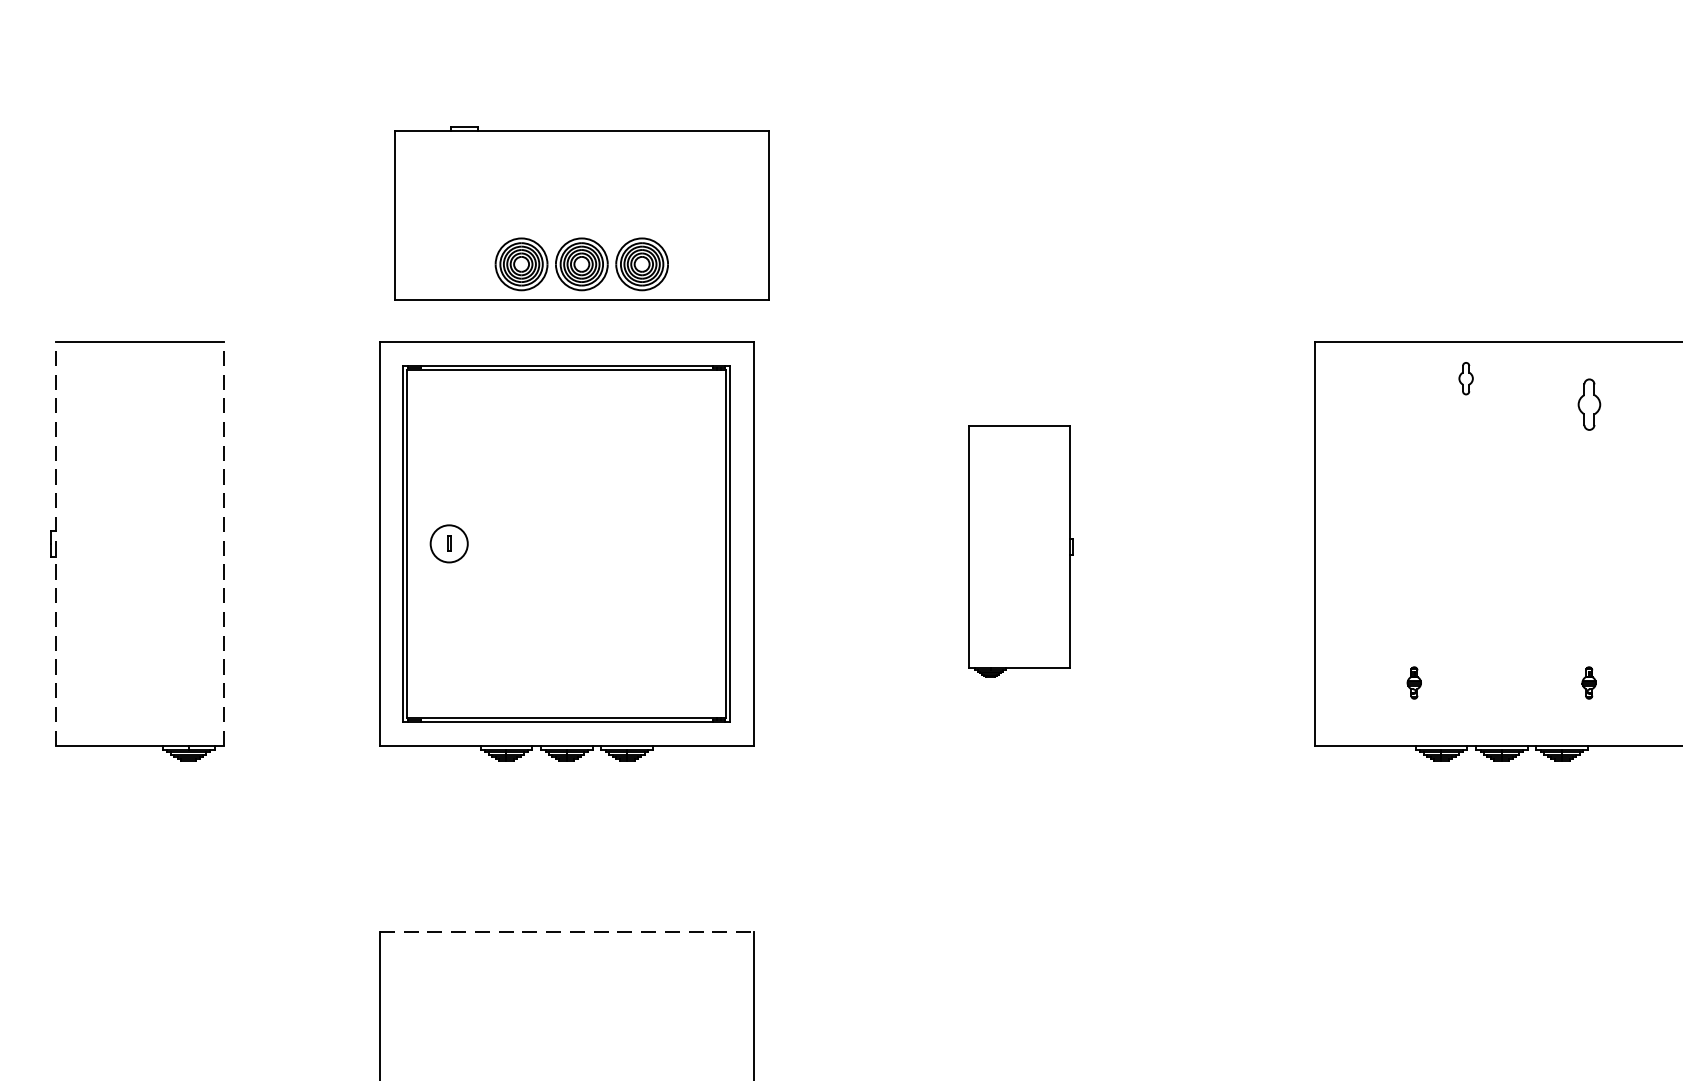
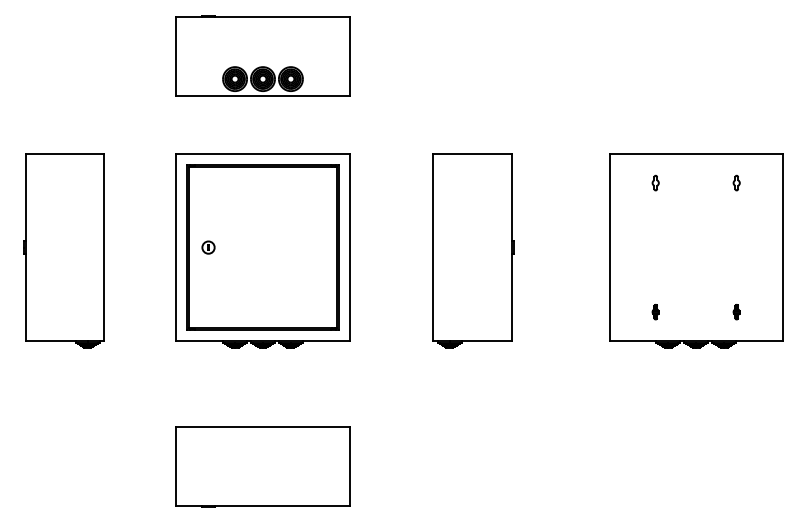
part: (580, 213) -> (262, 55), moved
part: (1465, 377) -> (655, 182), moved
part: (1588, 403) -> (736, 182), size x0.62
line: (56, 543) -> (26, 247), dashed -> solid
line: (224, 543) -> (104, 247), dashed -> solid
part: (449, 543) -> (208, 247), size x0.71
part: (1021, 550) -> (473, 250), size x1.67
line: (565, 932) -> (262, 427), dashed -> solid

